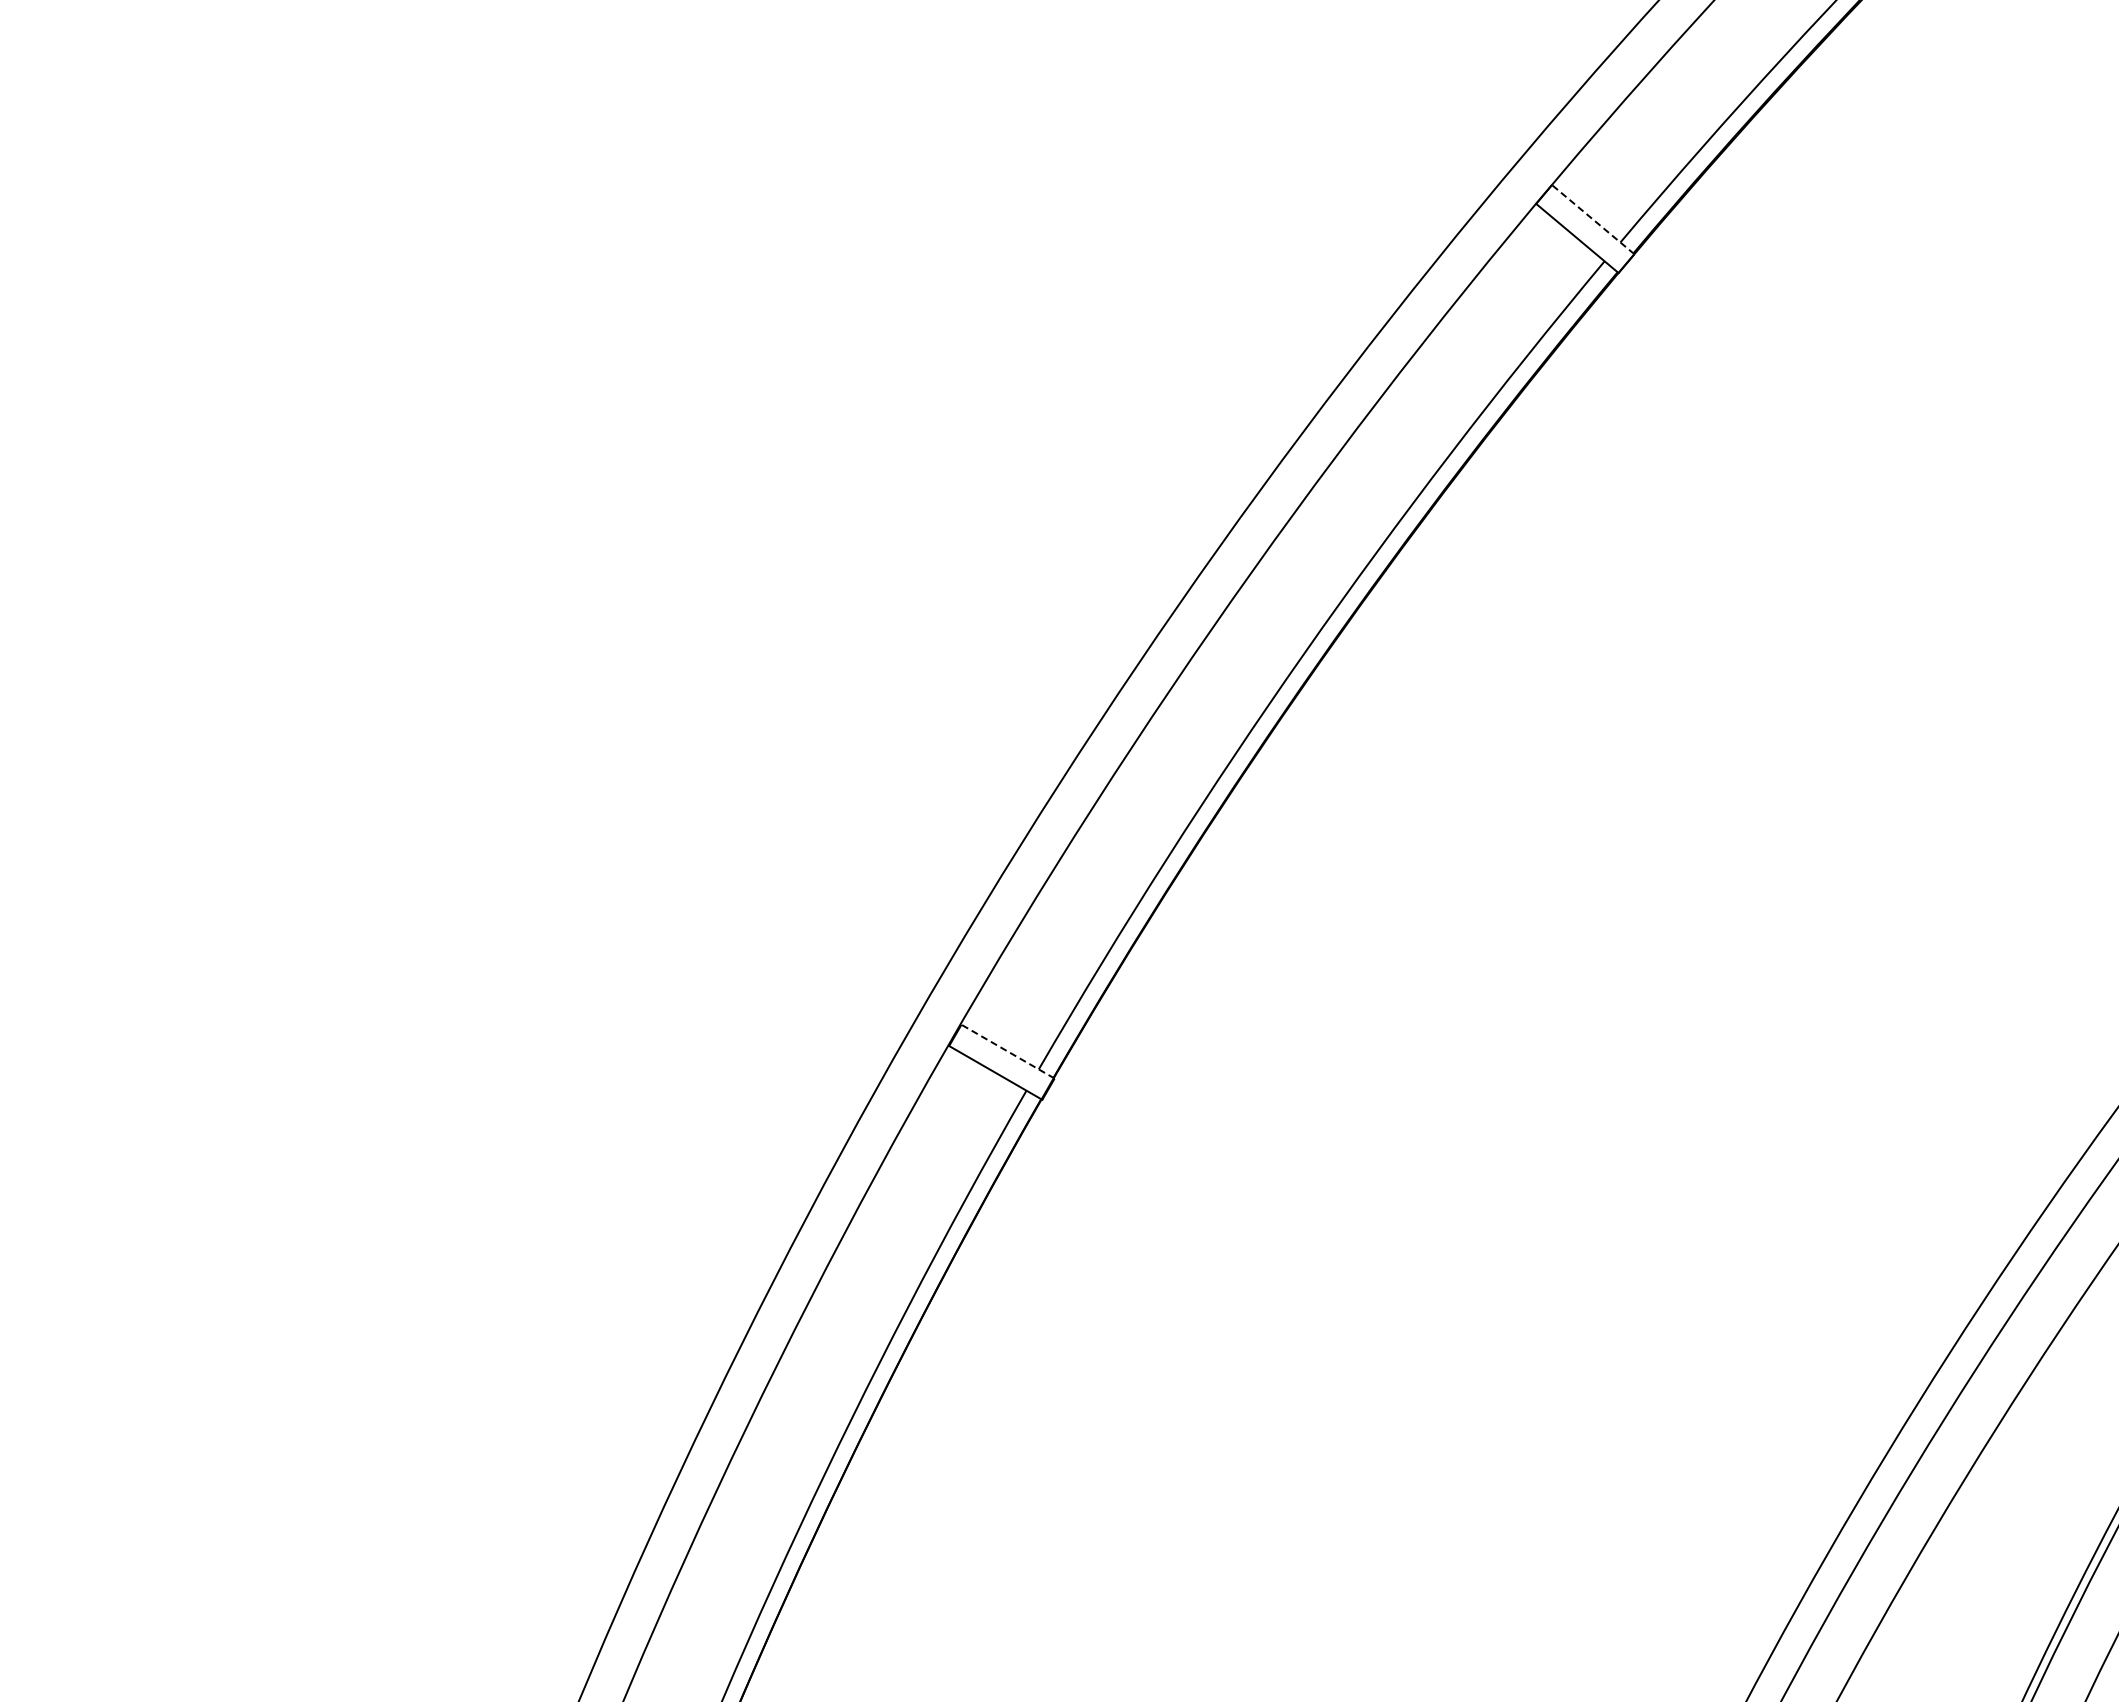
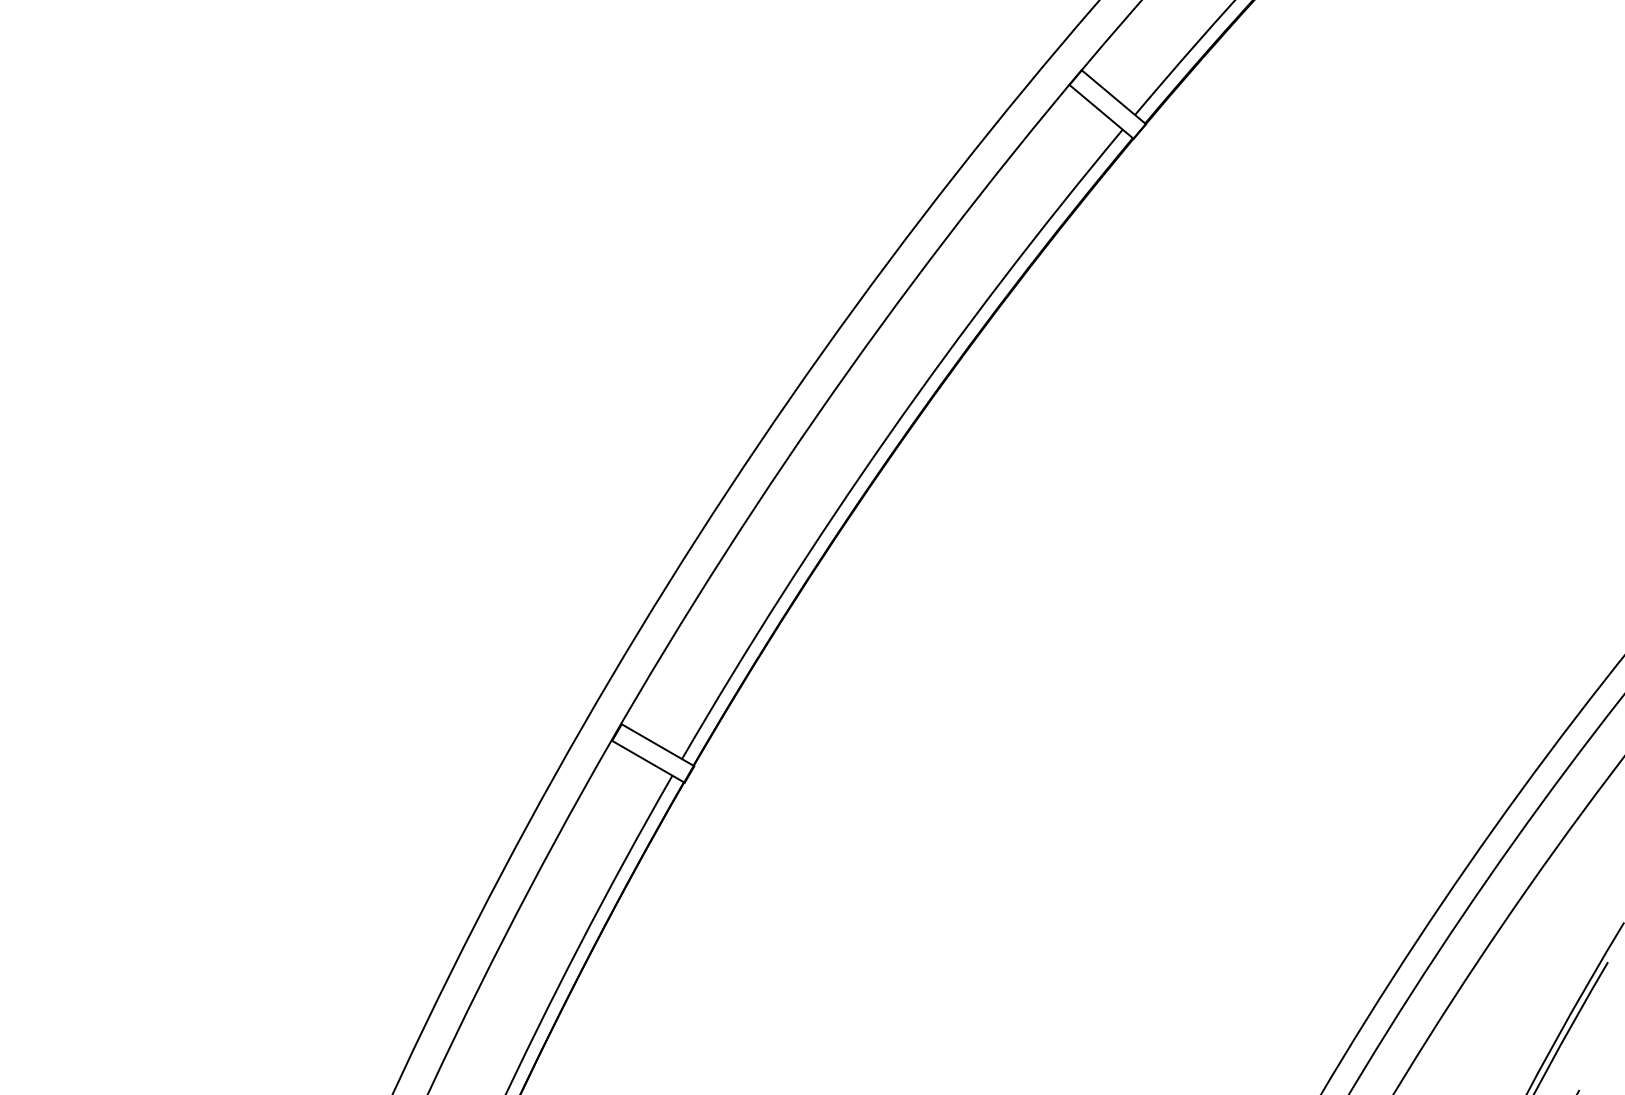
line: (1593, 219) -> (1114, 97), dashed -> solid
line: (1008, 1051) -> (658, 745), dashed -> solid

